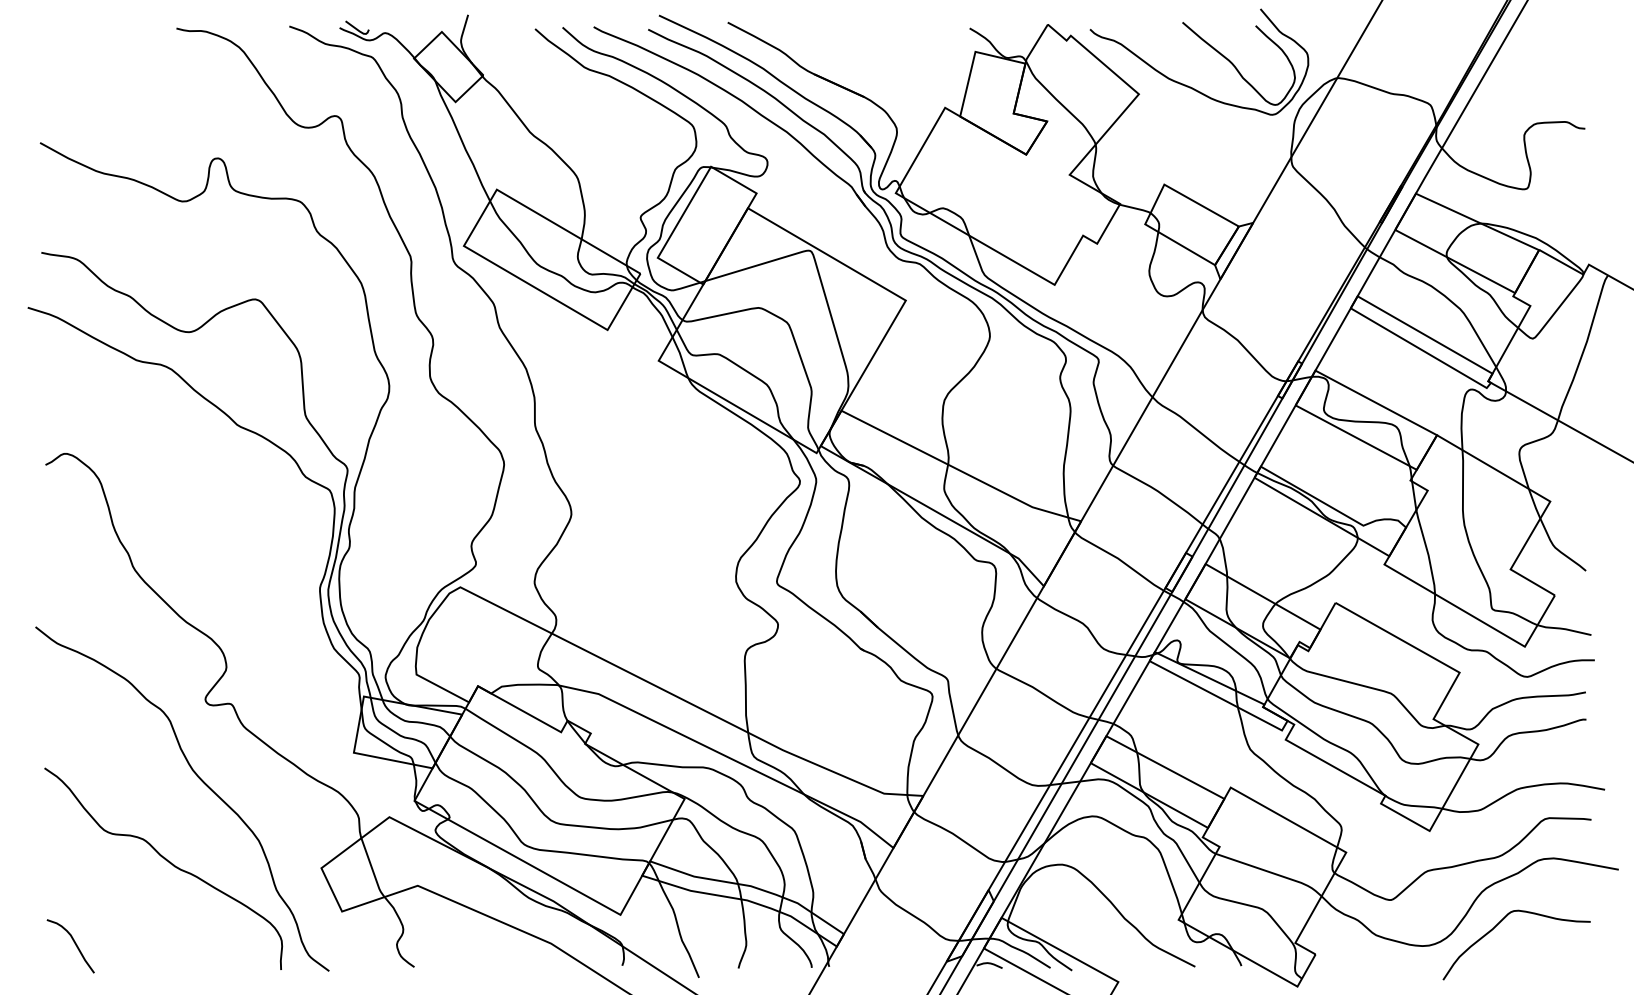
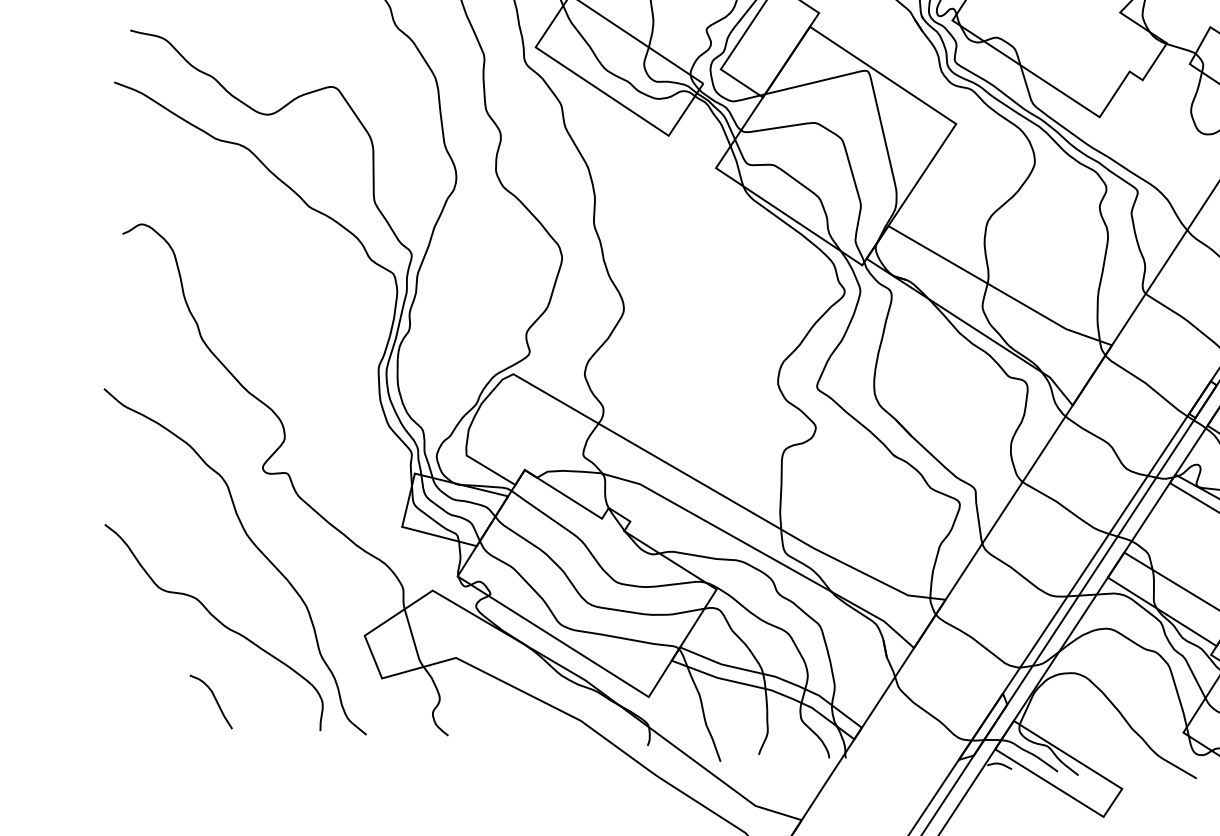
curve: (73, 942) -> (214, 698), moved

